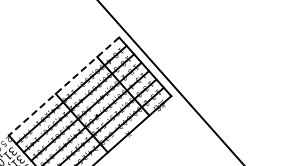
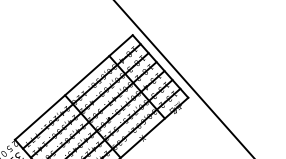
line: (64, 86) -> (74, 87), dashed -> solid

